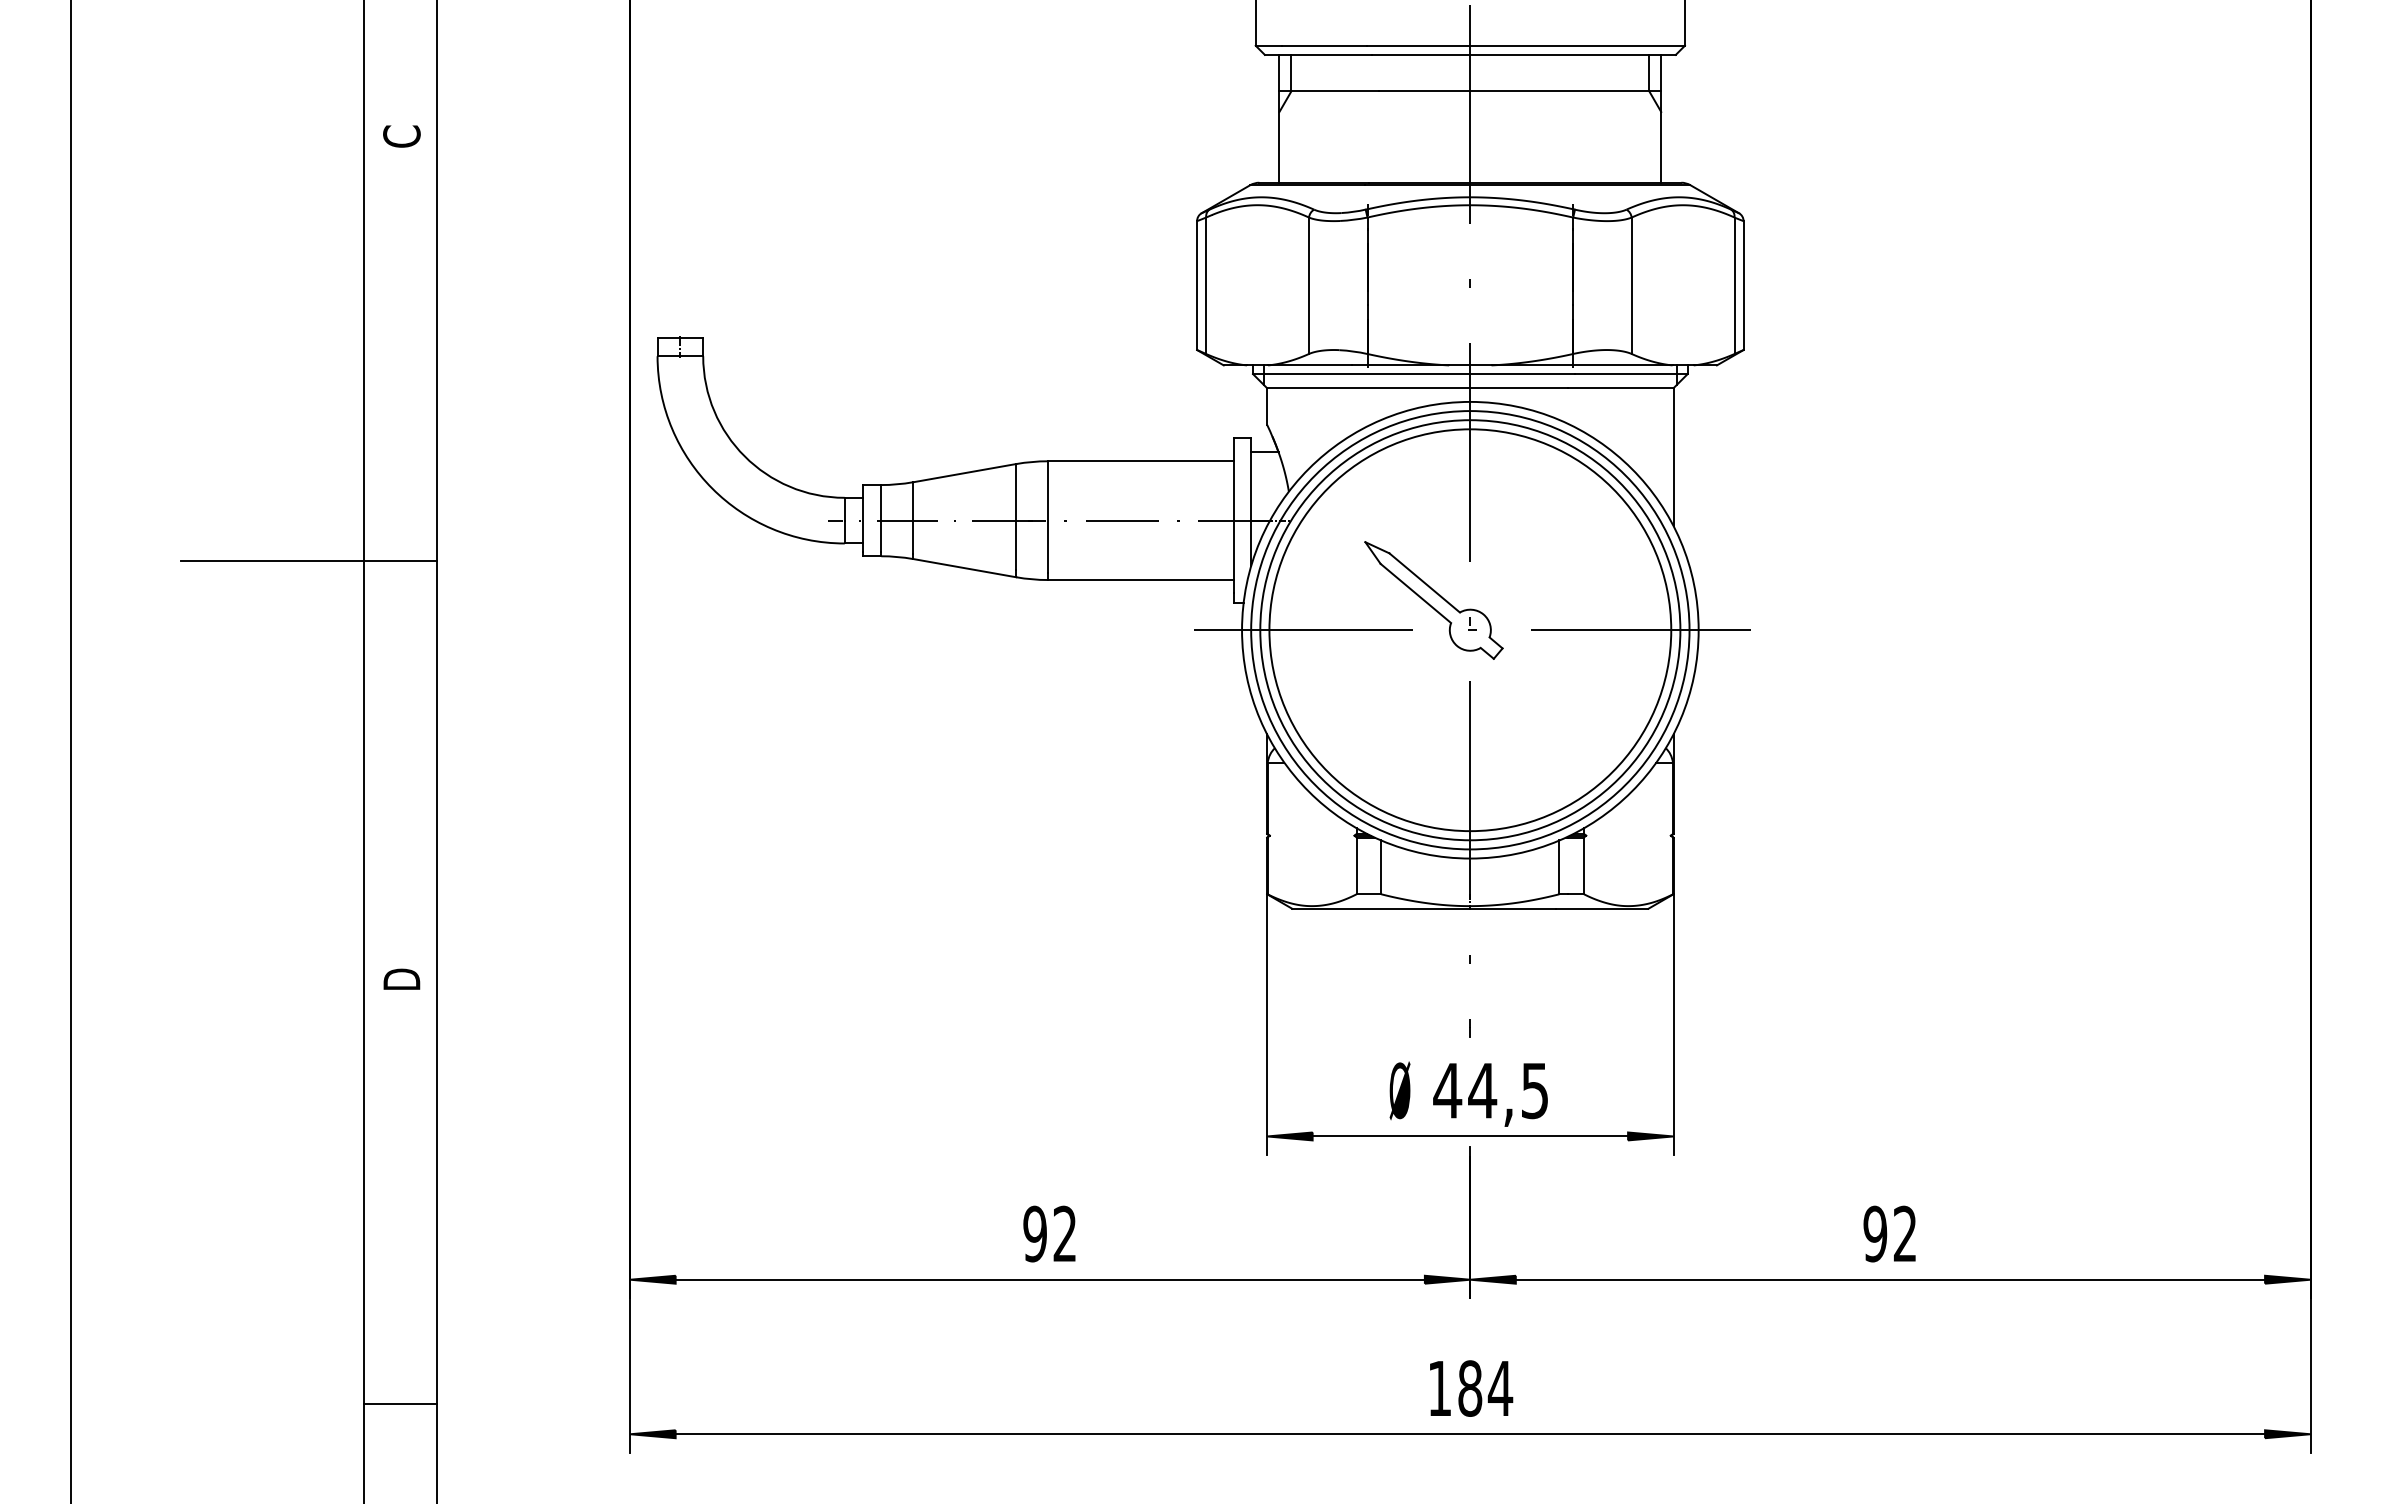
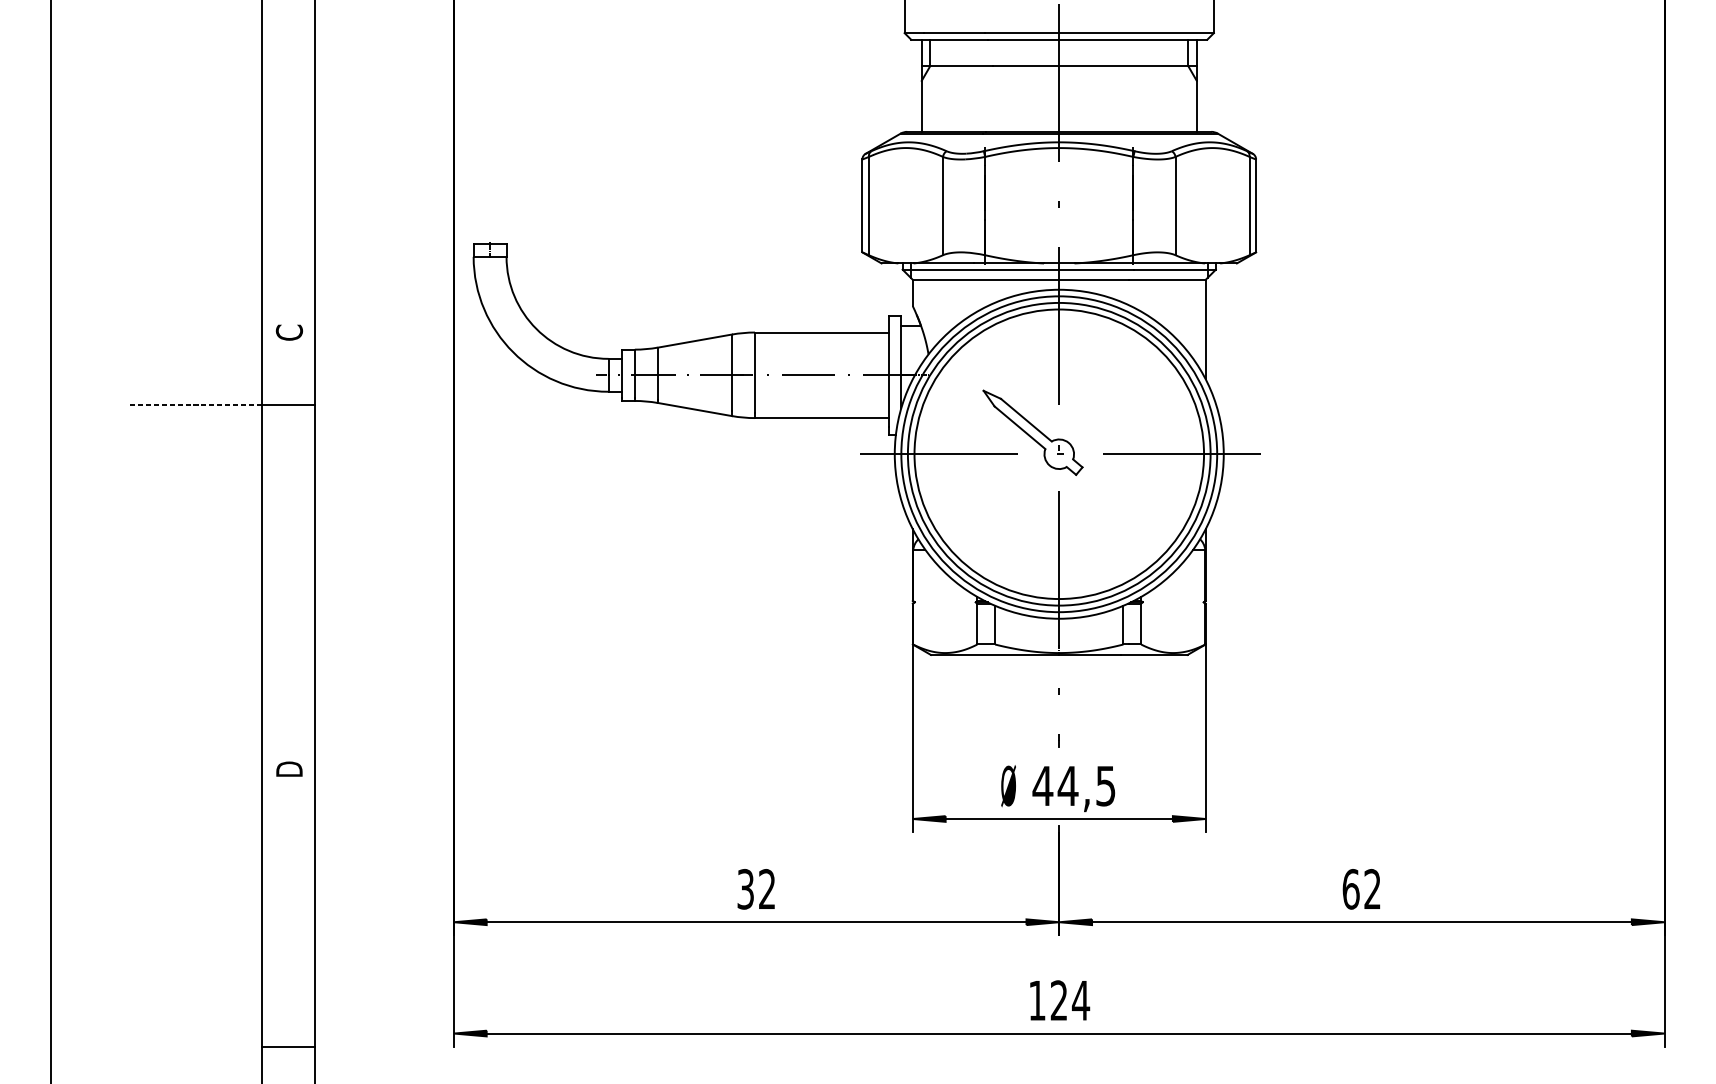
text: (401, 136) -> (289, 332), moved
line: (271, 561) -> (195, 404), solid -> dashed
text: (401, 978) -> (289, 768), moved
text: (1034, 1233) -> (745, 888), 92 -> 32
text: (1875, 1233) -> (1351, 888), 92 -> 62
text: (1470, 1388) -> (1059, 1000), 184 -> 124
line: (399, 1404) -> (287, 1046), moved

